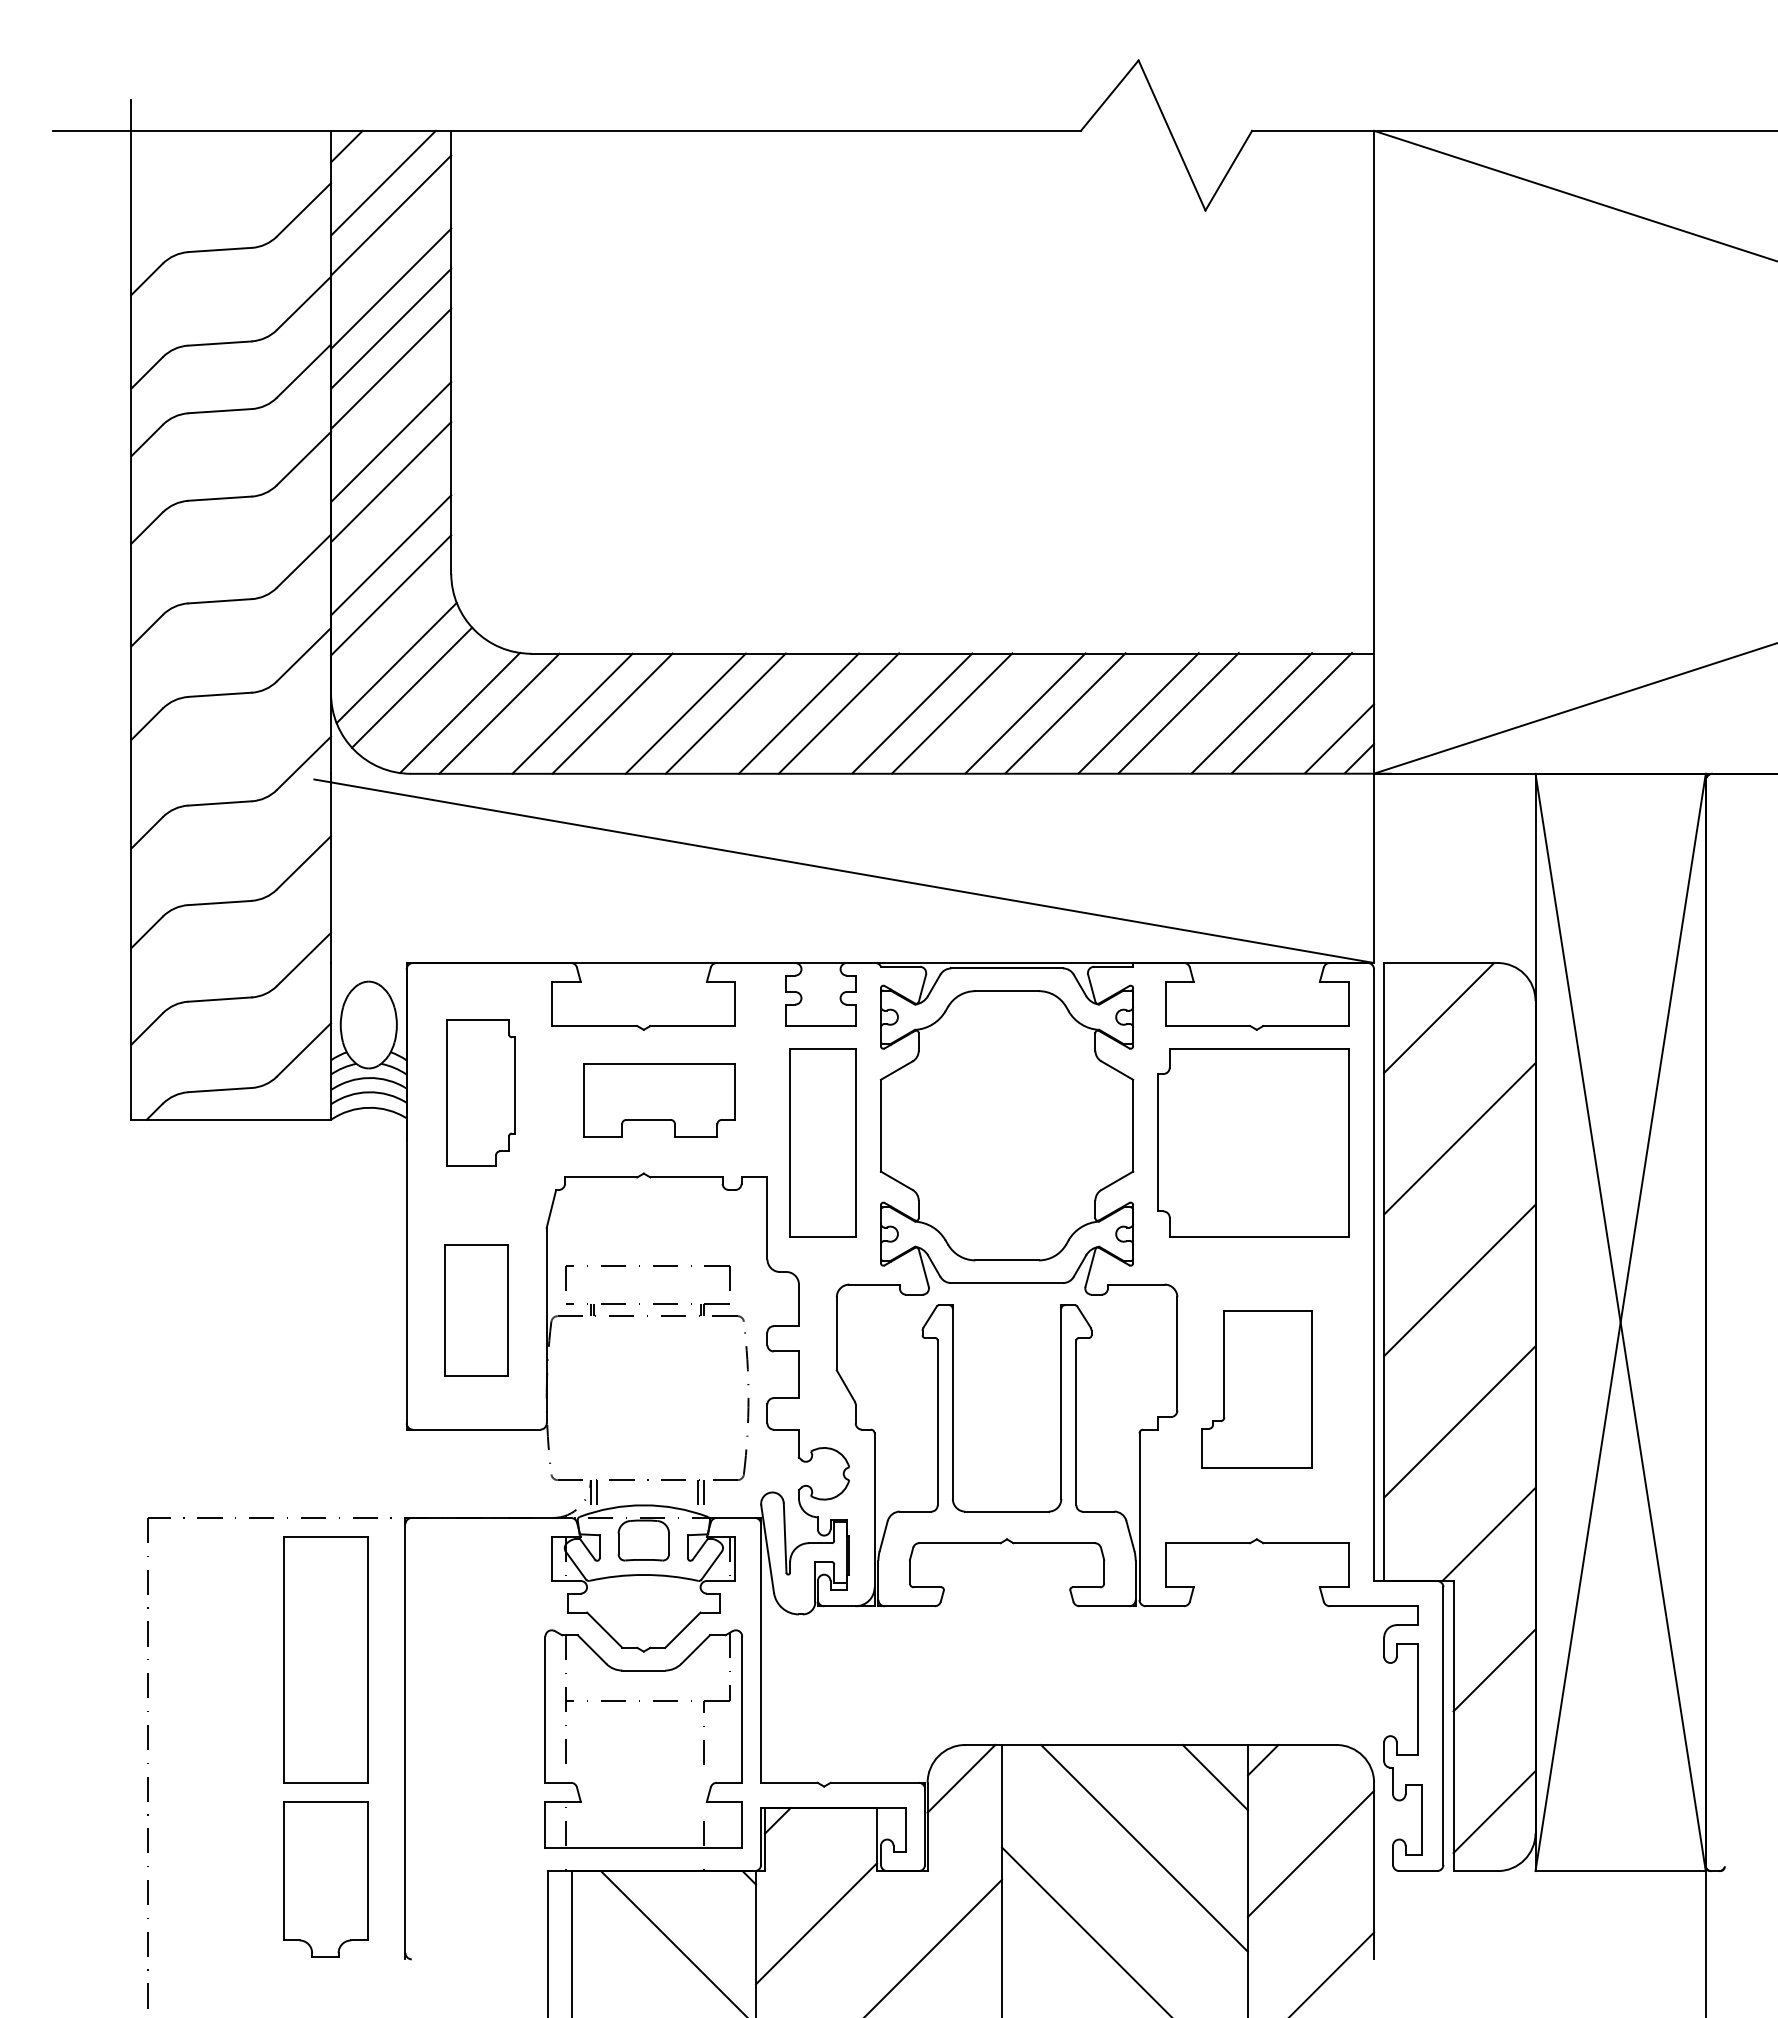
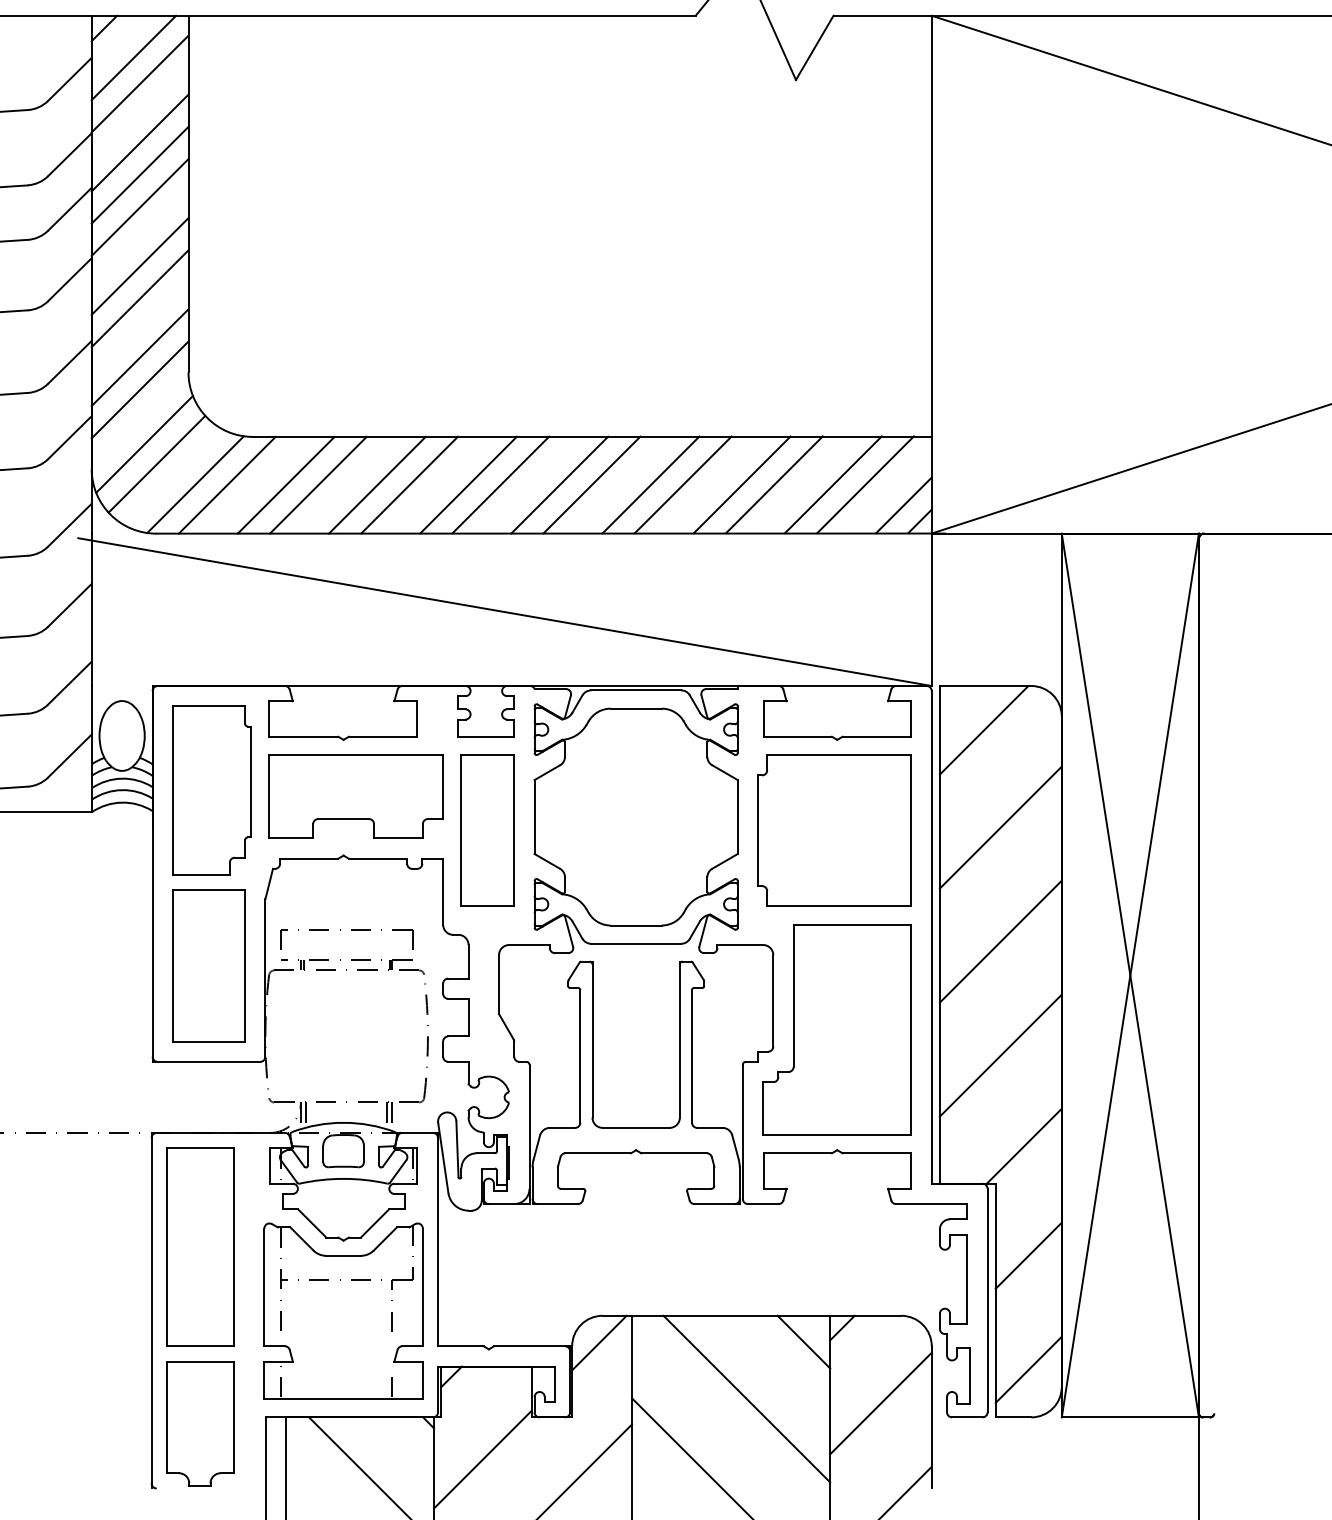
part: (480, 1092) -> (212, 790), size x1.43
part: (659, 1100) -> (356, 796), size x1.43
part: (476, 1310) -> (208, 965), size x1.43
part: (1256, 1389) -> (837, 1029), size x1.67
part: (325, 1659) -> (199, 1246), moved
part: (325, 1879) -> (199, 1424), moved

